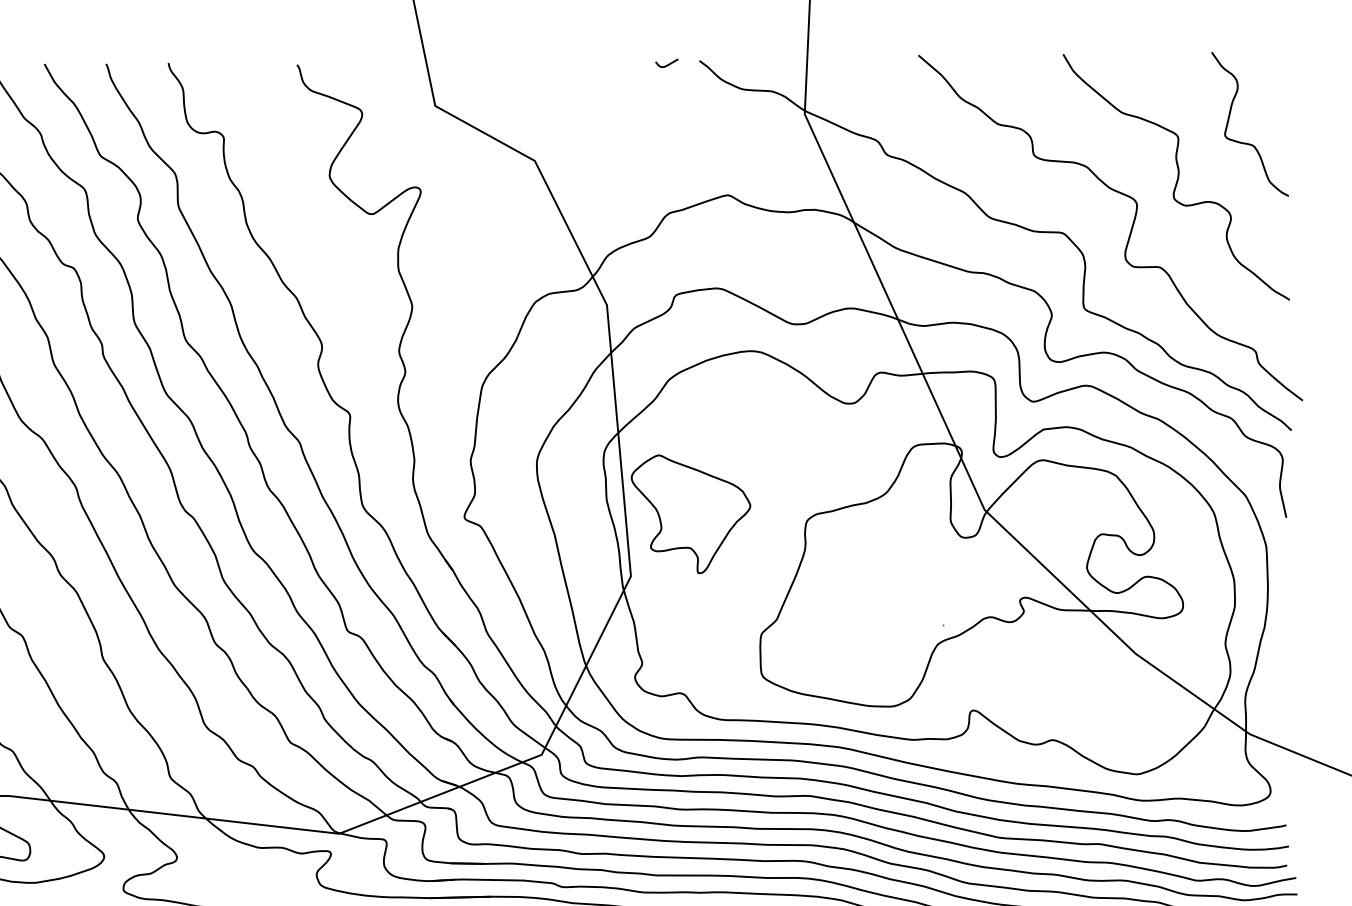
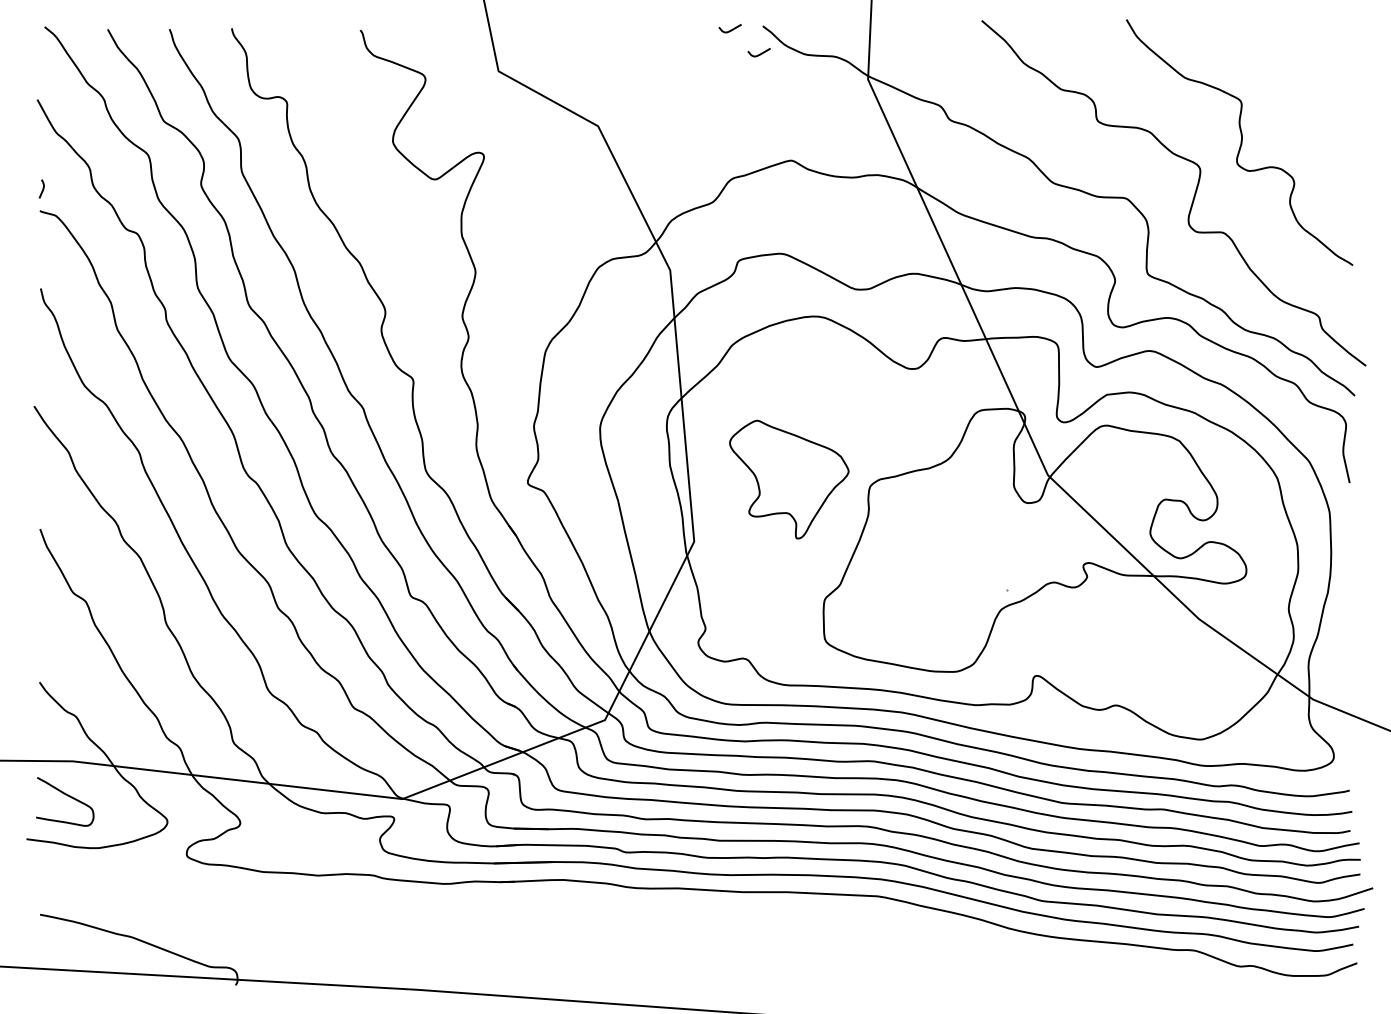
curve: (696, 88) -> (759, 53), added
curve: (1244, 142) -> (1307, 107), removed
part: (691, 514) -> (789, 479), moved

